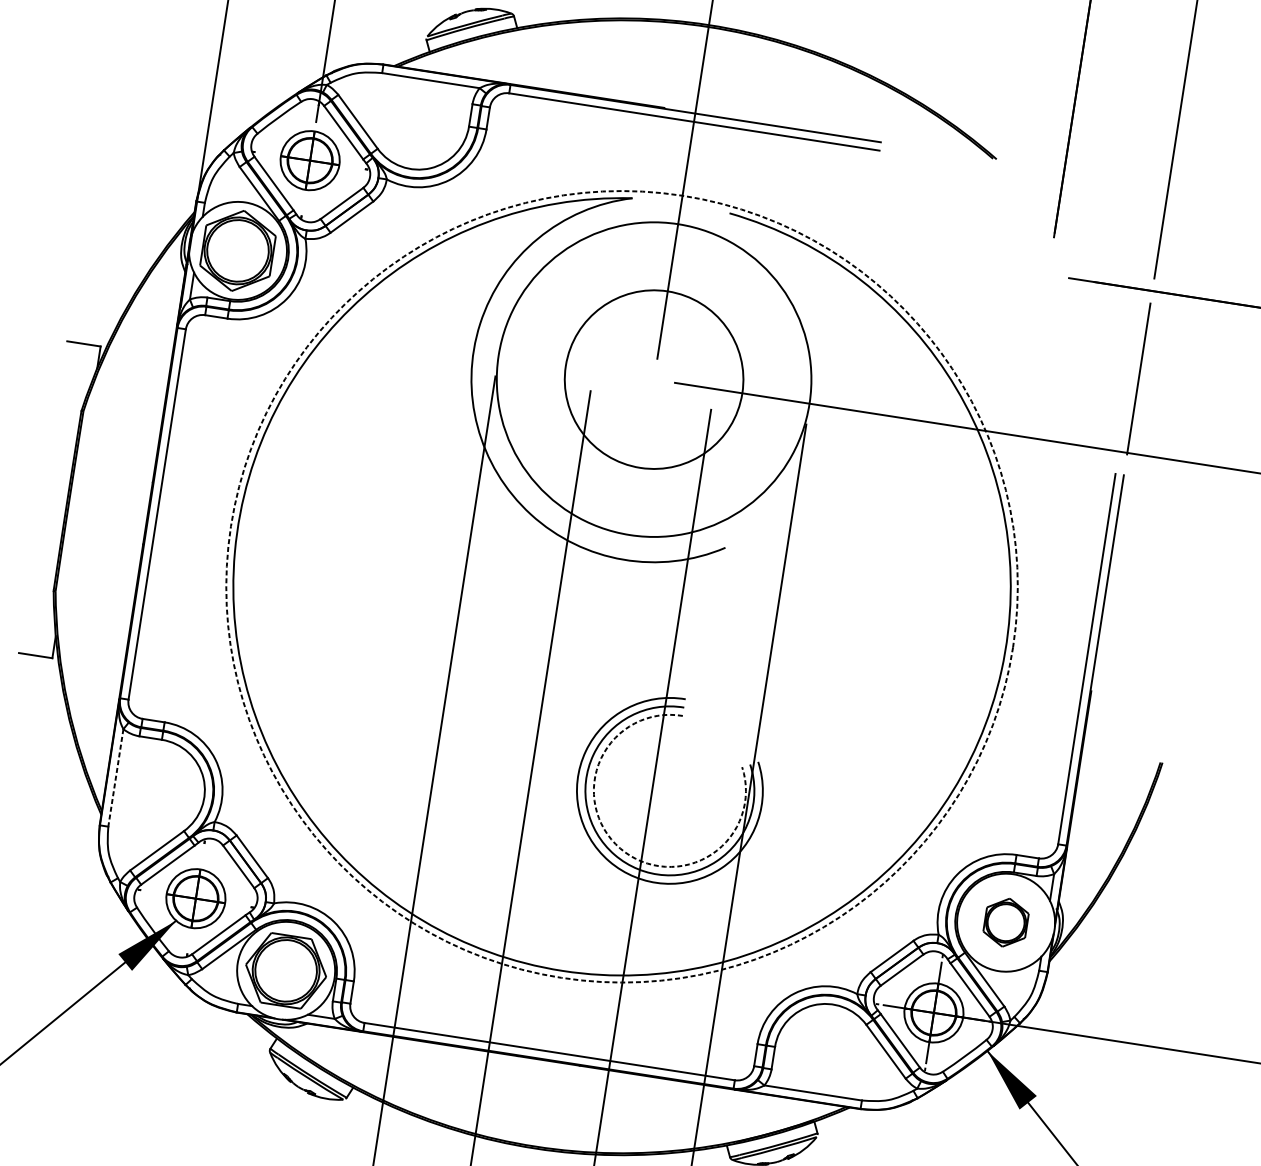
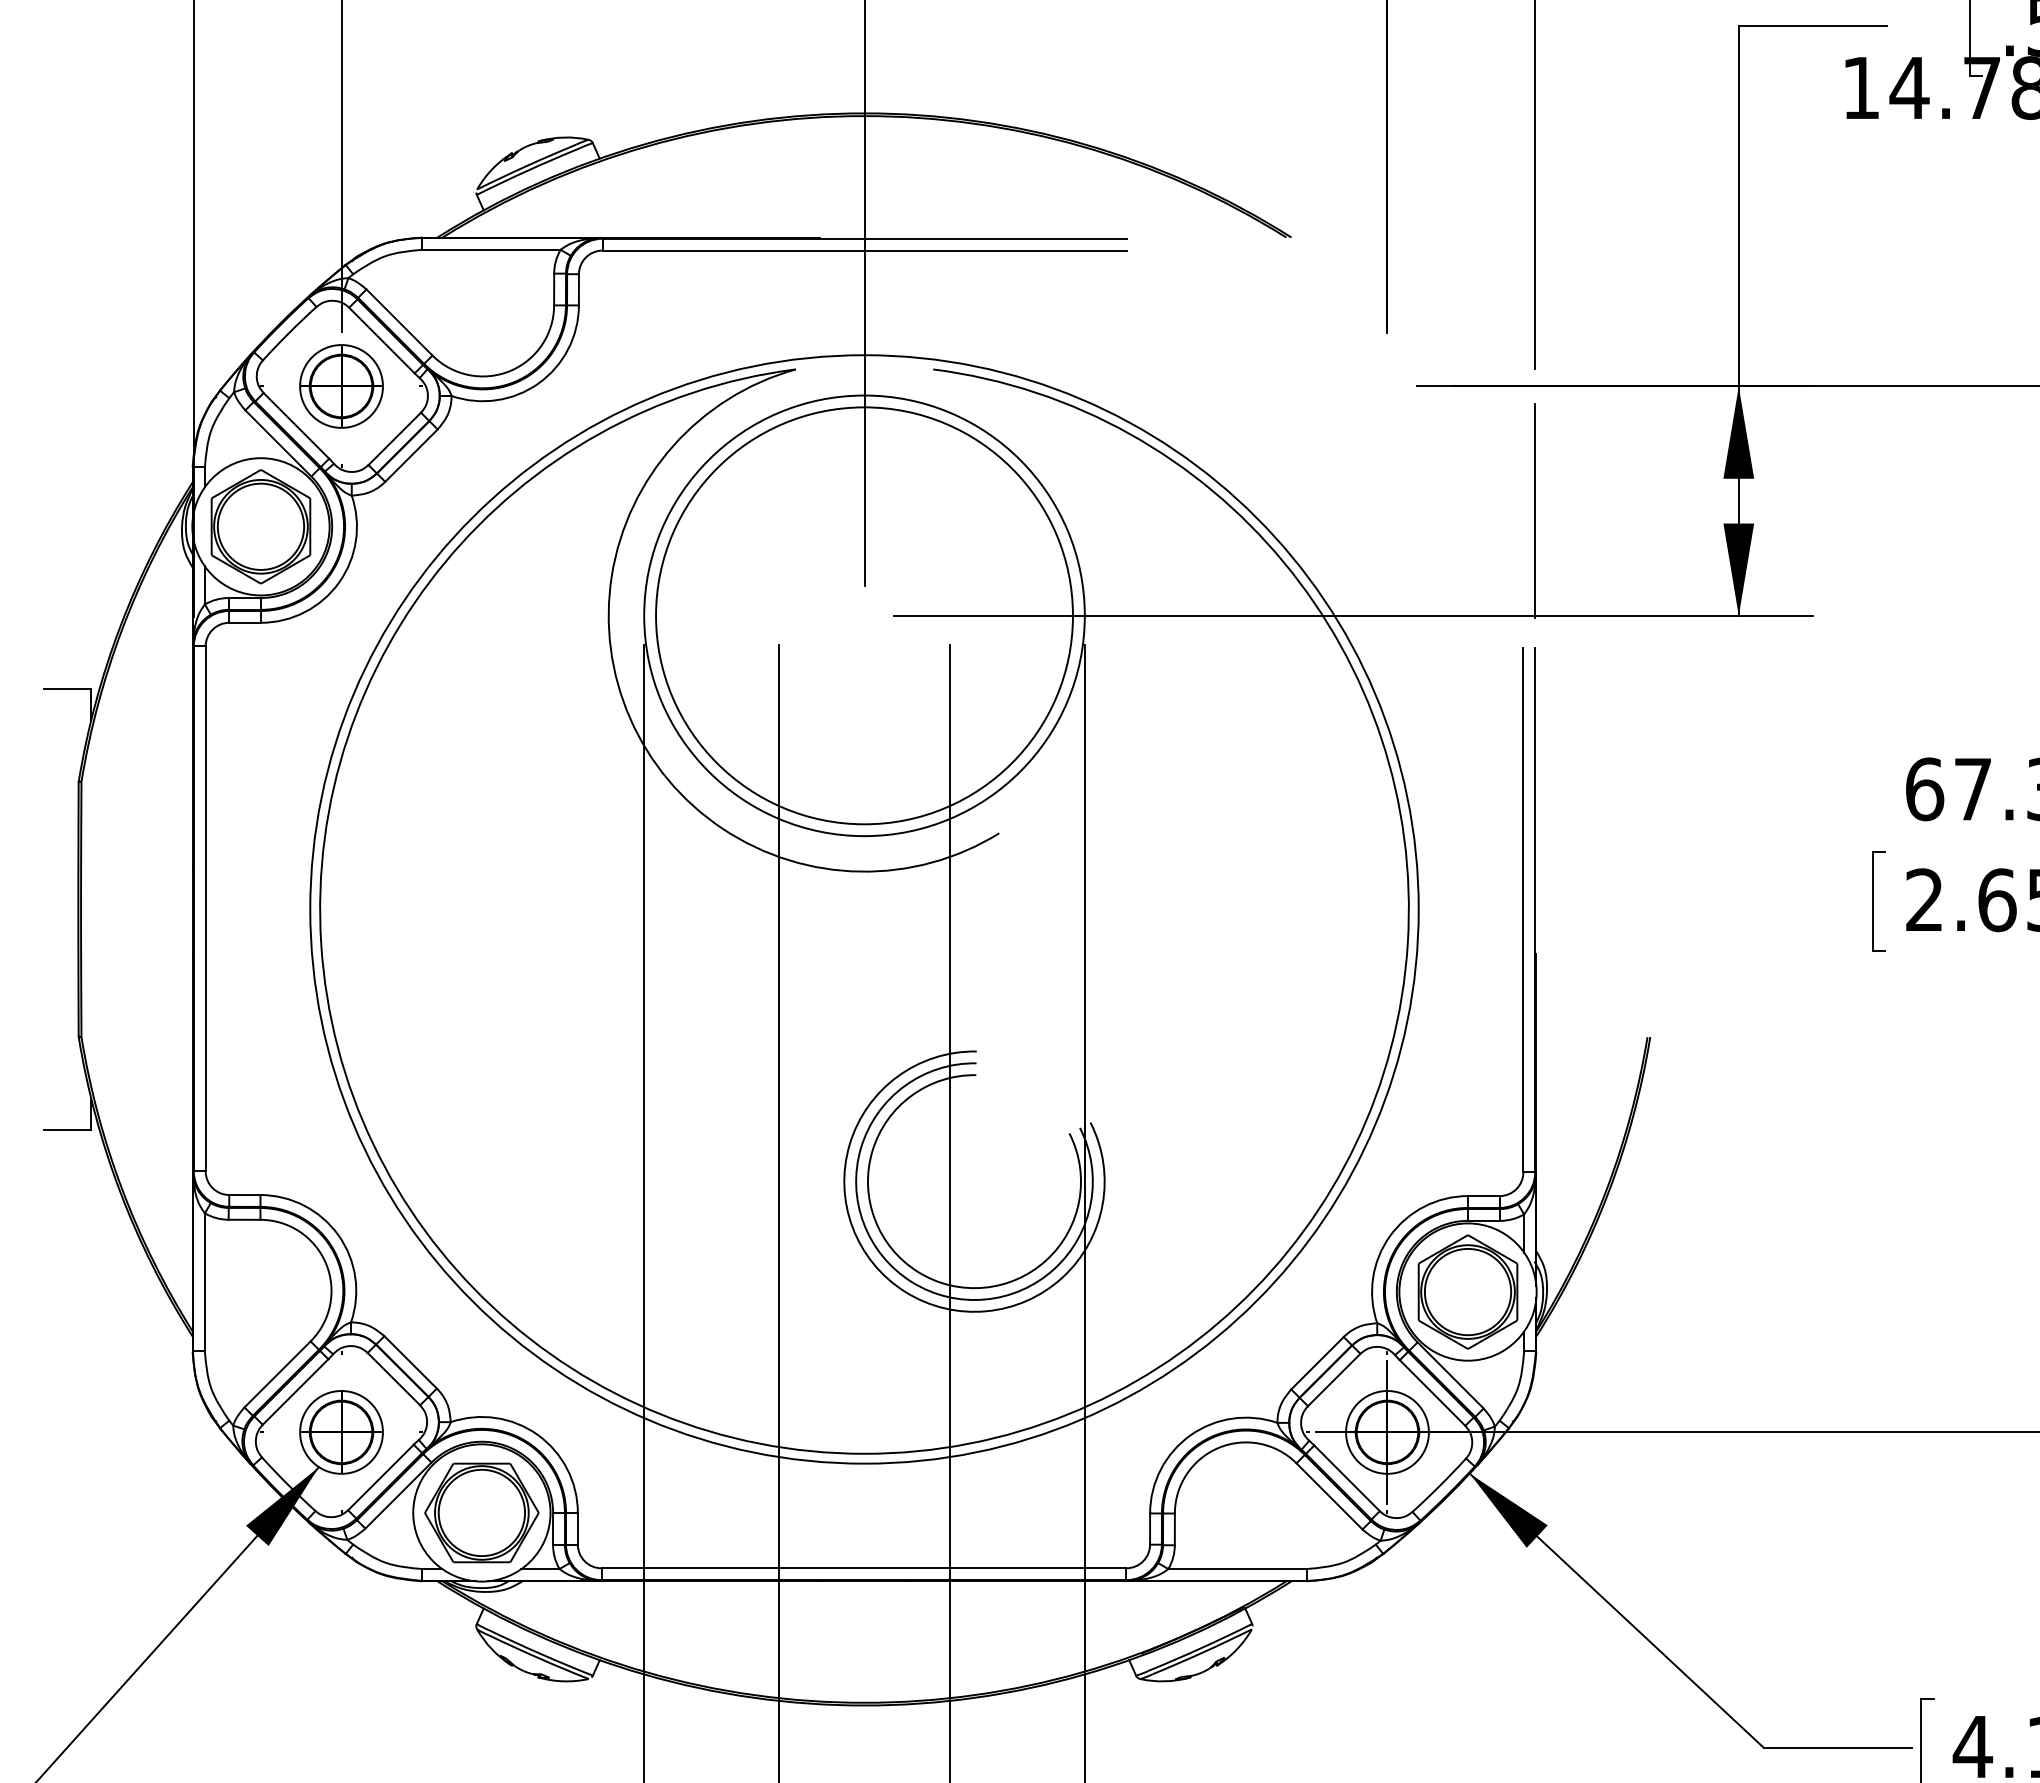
circle: (654, 379) -> (864, 615), size x1.67
circle: (622, 586) -> (864, 909), dashed -> solid
line: (115, 777) -> (204, 1282), dashed -> solid
arc: (620, 848) -> (918, 1271), dashed -> solid
part: (1005, 922) -> (1467, 1291), size x1.67

